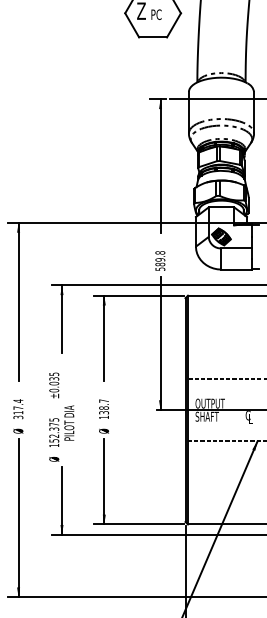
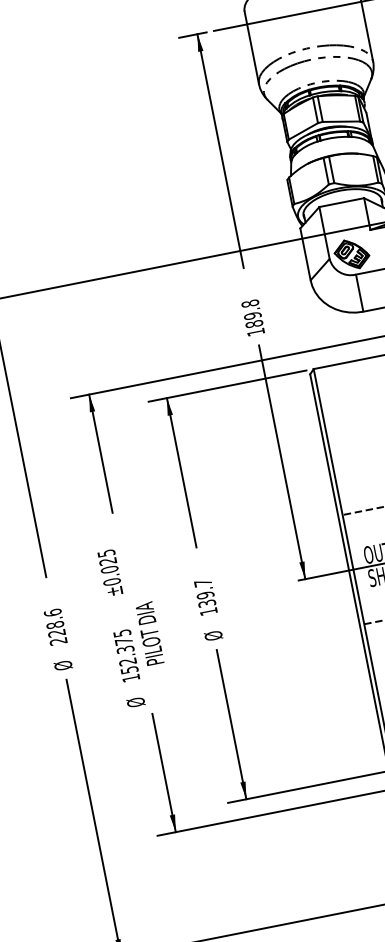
text: (160, 268) -> (256, 330), 589.8 -> 189.8
text: (54, 378) -> (108, 560), ±0.035 -> ±0.025
text: (103, 407) -> (204, 594), 138.7 -> 139.7
text: (18, 409) -> (56, 627), 317.4 -> 228.6

